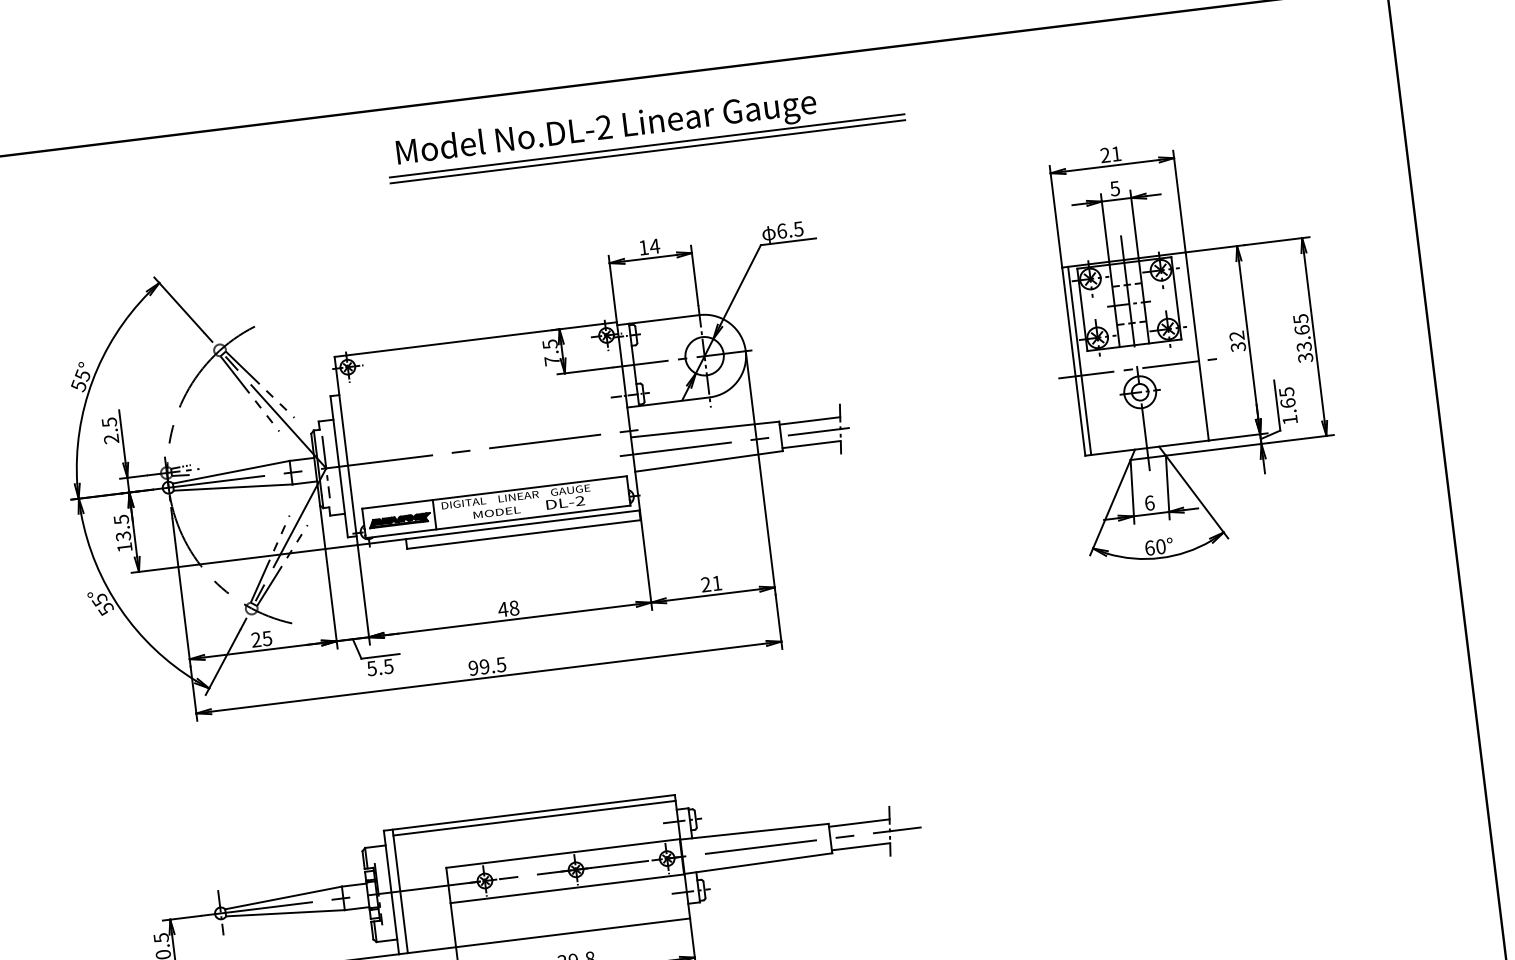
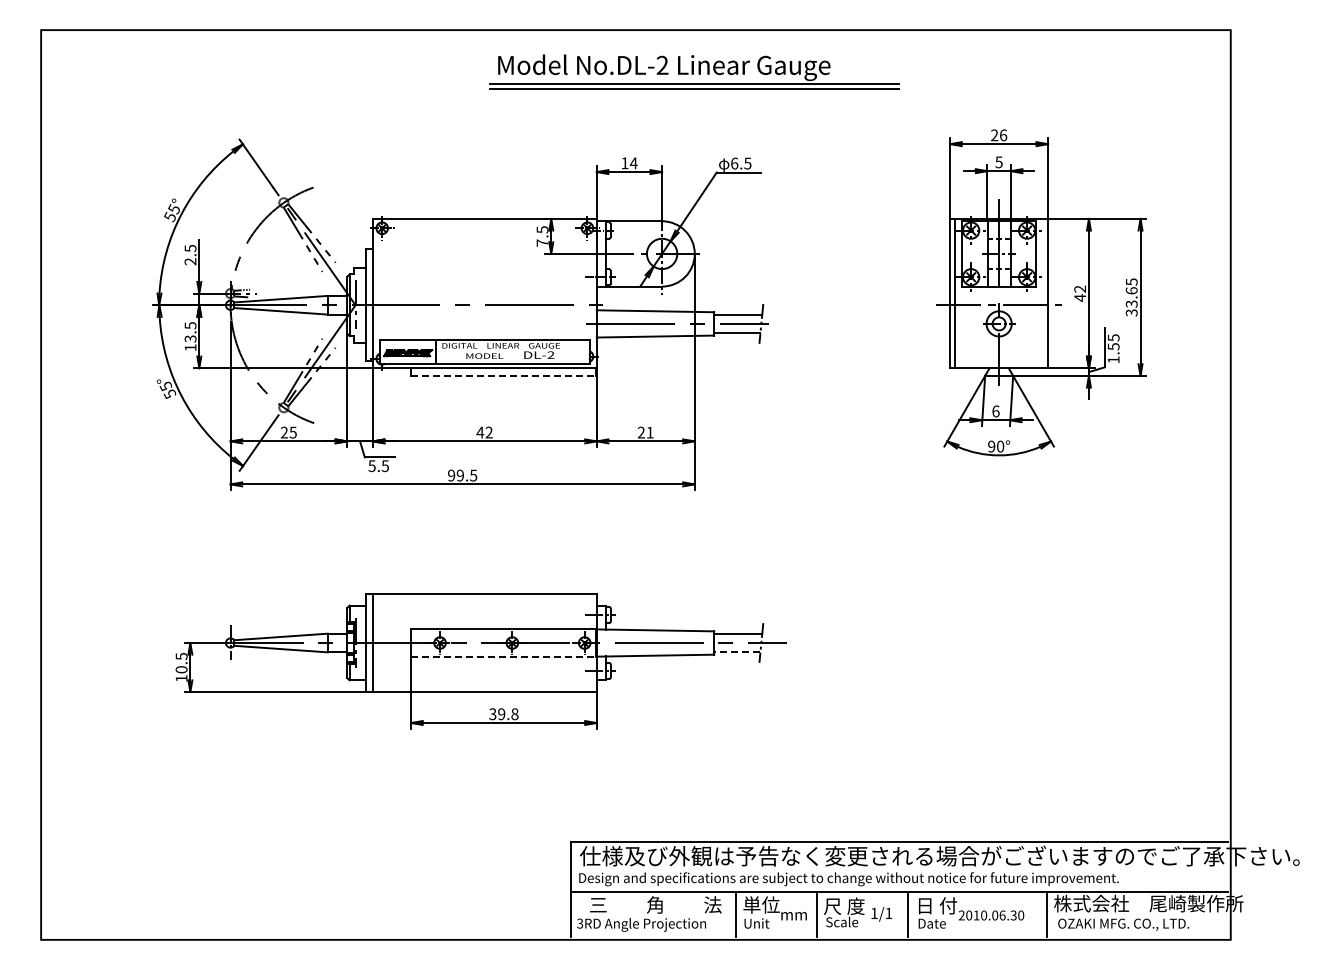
part: (645, 130) -> (694, 71), moved
text: (1116, 154) -> (1003, 135), 21 -> 26
text: (1238, 346) -> (1080, 297), 32 -> 42
text: (1287, 403) -> (1113, 346), 1.65 -> 1.55
line: (523, 534) -> (503, 375), solid -> dashed
text: (1149, 547) -> (991, 446), 60° -> 90°
text: (513, 608) -> (488, 432), 48 -> 42
line: (534, 818) -> (484, 598), removed
line: (860, 847) -> (736, 652), solid -> dashed
line: (567, 889) -> (503, 657), solid -> dashed

